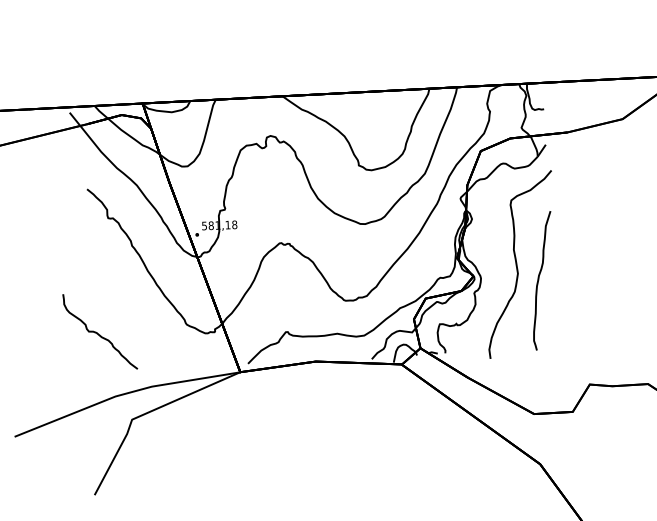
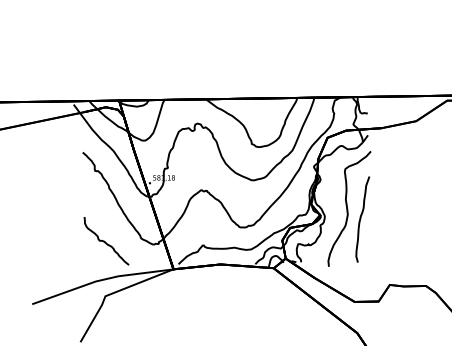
curve: (98, 332) -> (105, 241), moved

